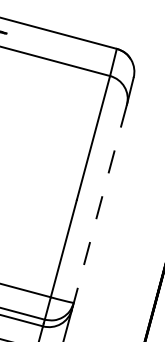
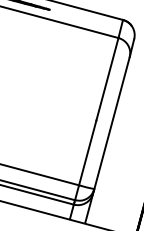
line: (99, 204) -> (111, 123), dashed -> solid

